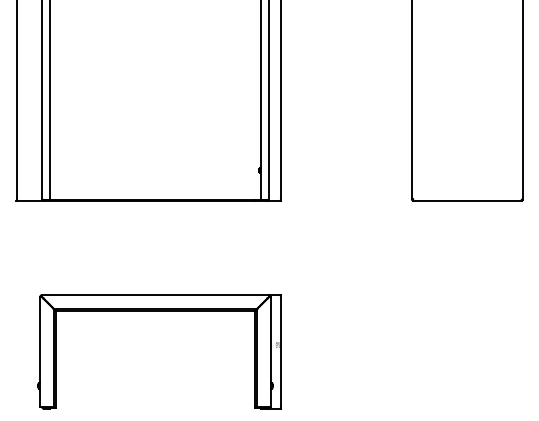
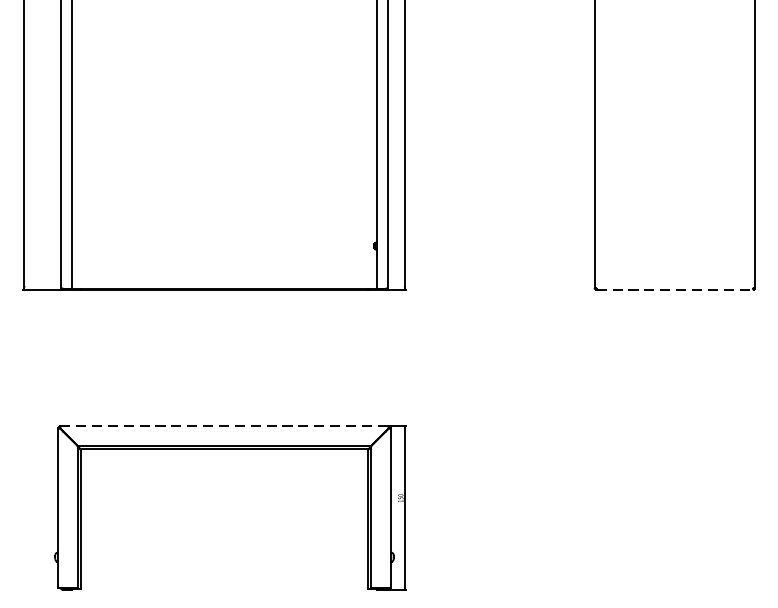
line: (468, 200) -> (676, 289), solid -> dashed
line: (155, 295) -> (224, 426), solid -> dashed

